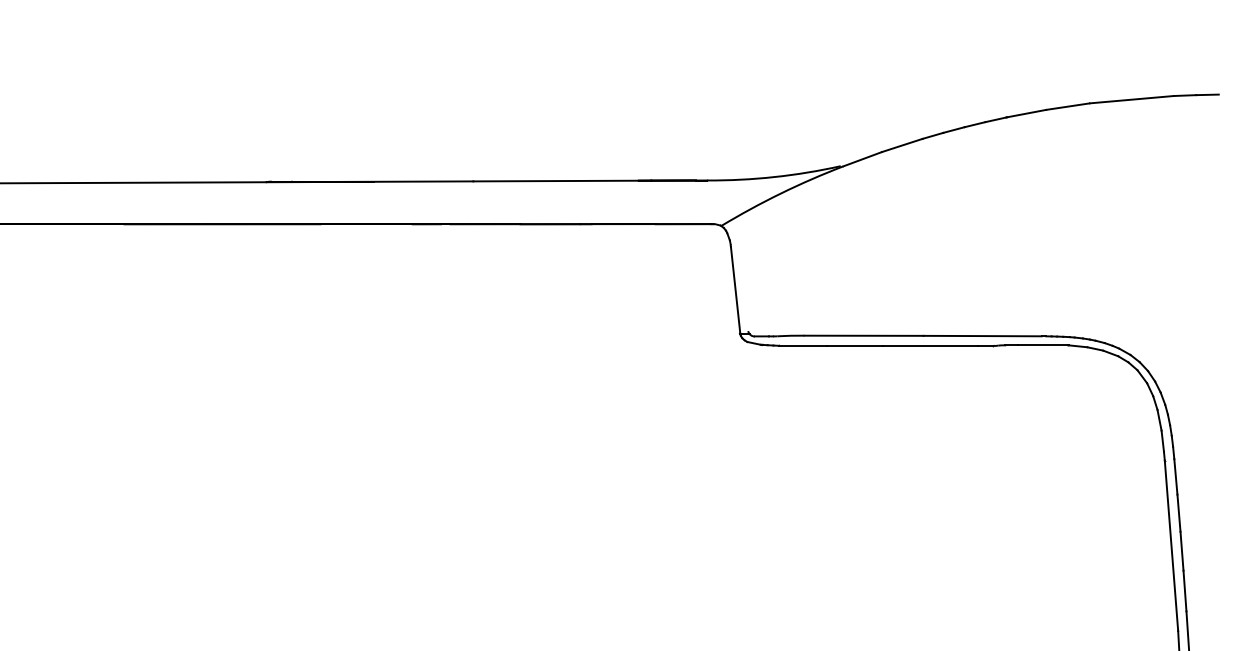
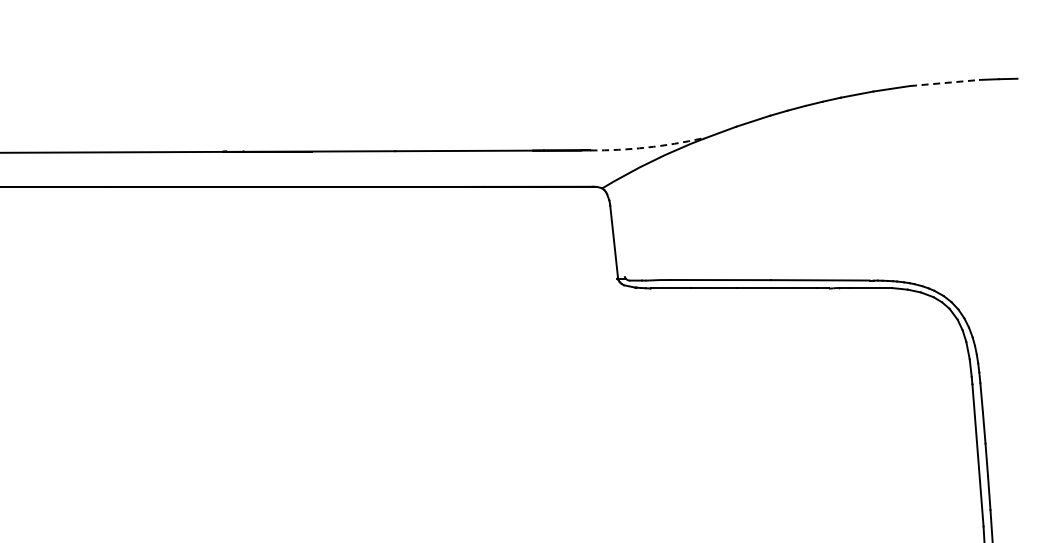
line: (1132, 99) -> (945, 82), solid -> dashed
arc: (774, 176) -> (646, 147), solid -> dashed

